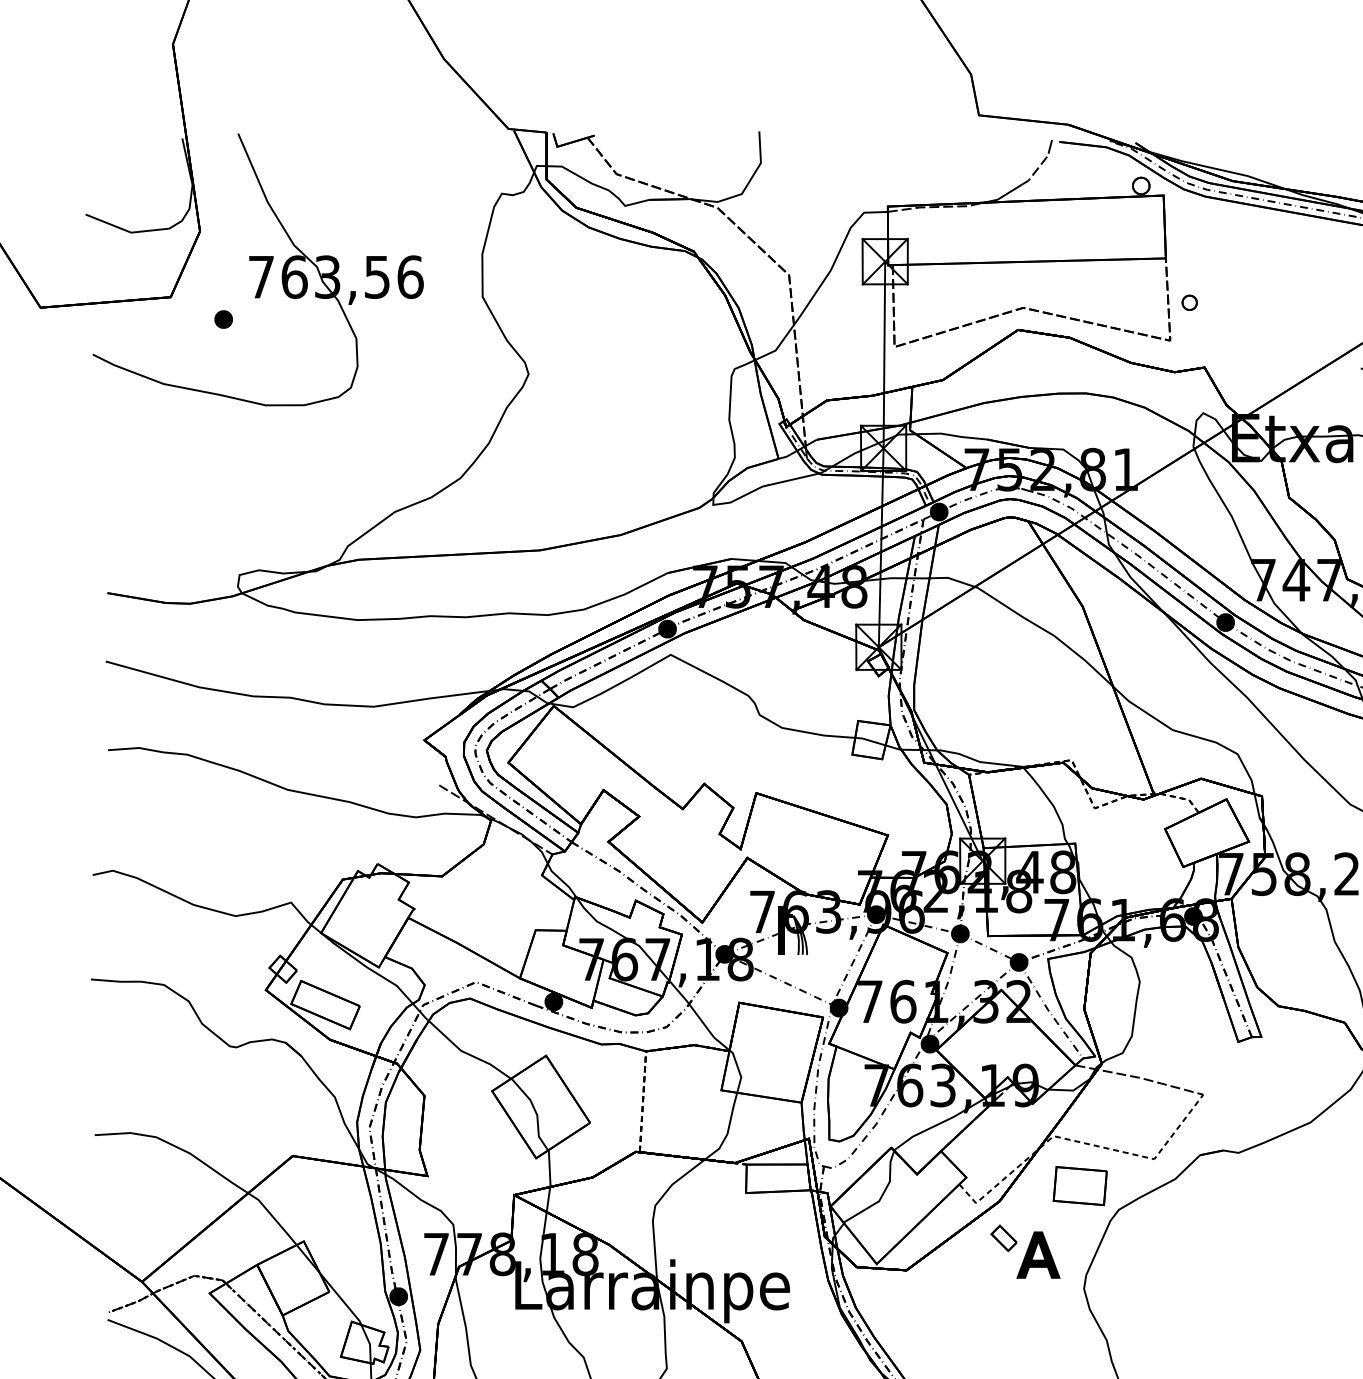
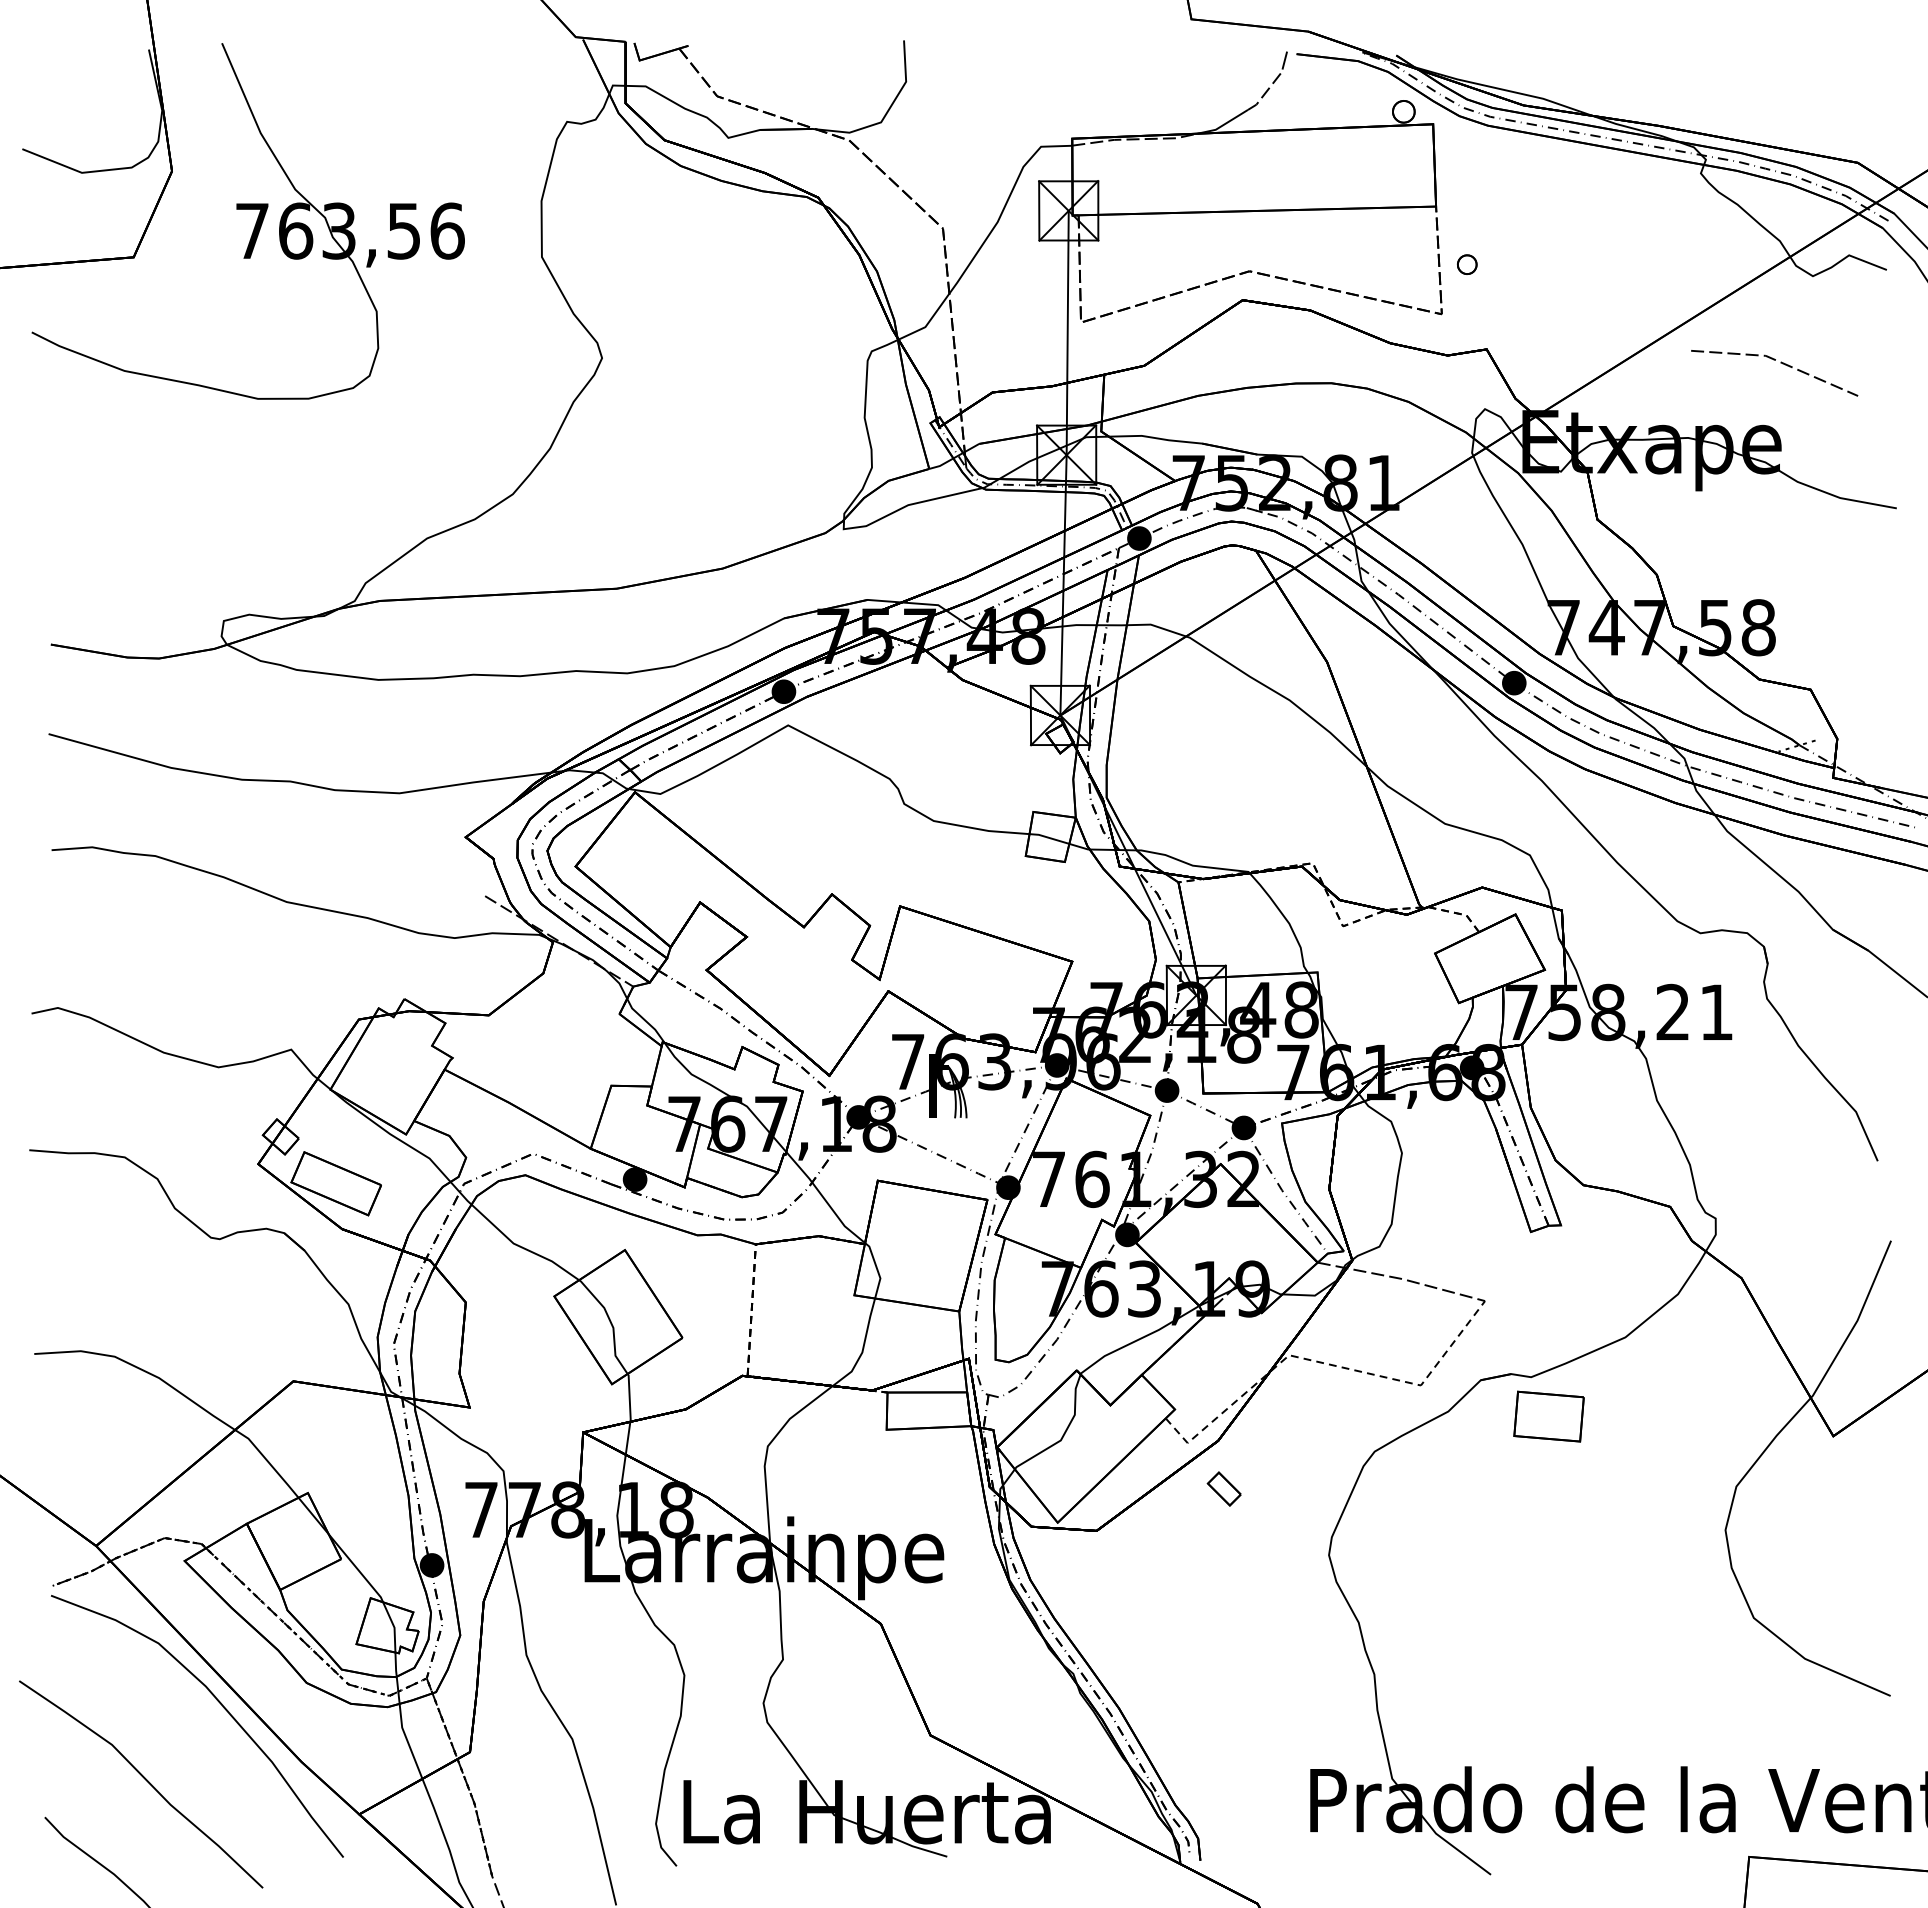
part: (223, 319) -> (202, 286), removed
part: (1079, 1185) -> (1548, 1416), moved
part: (1038, 1254) -> (1269, 1510), removed

